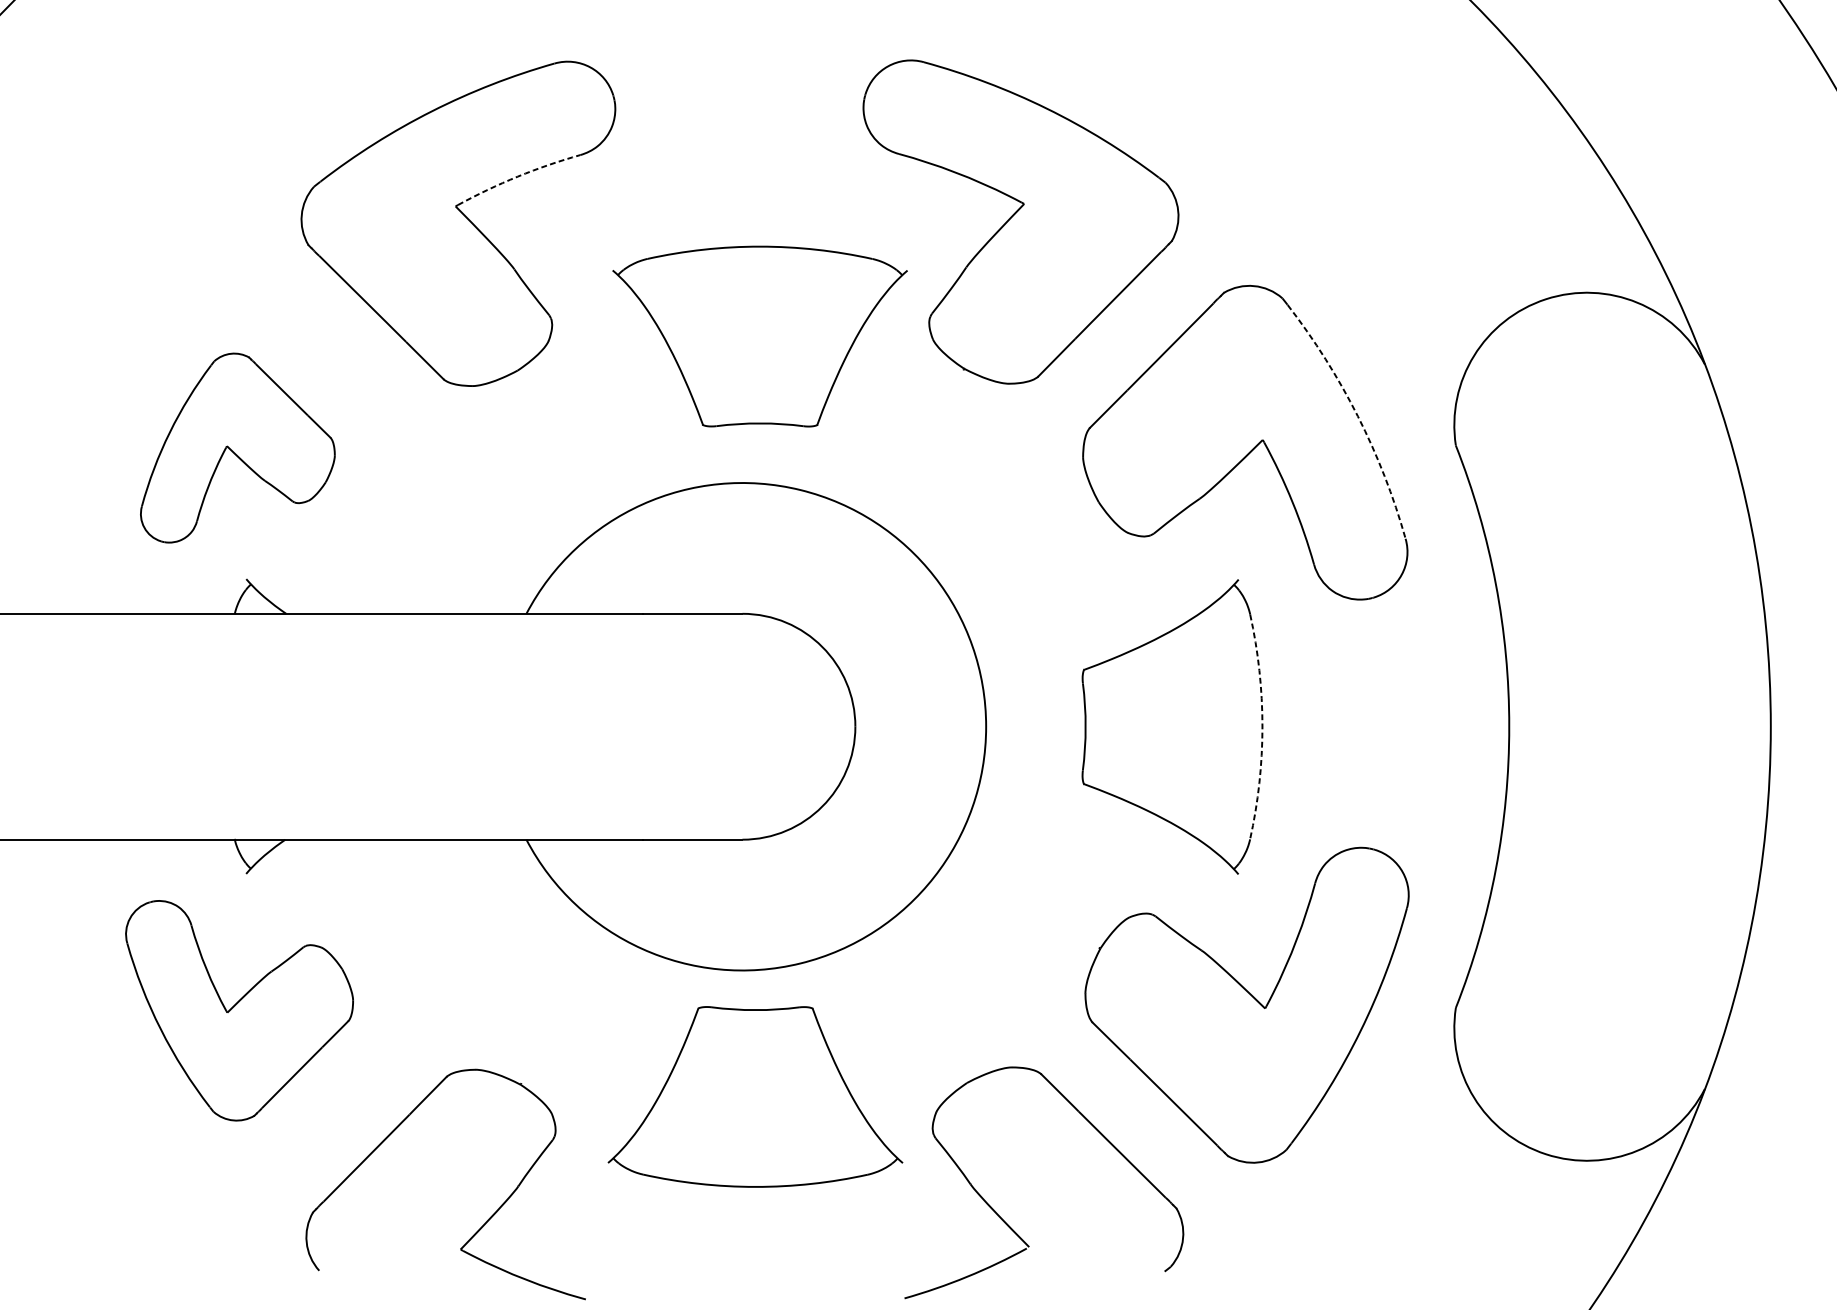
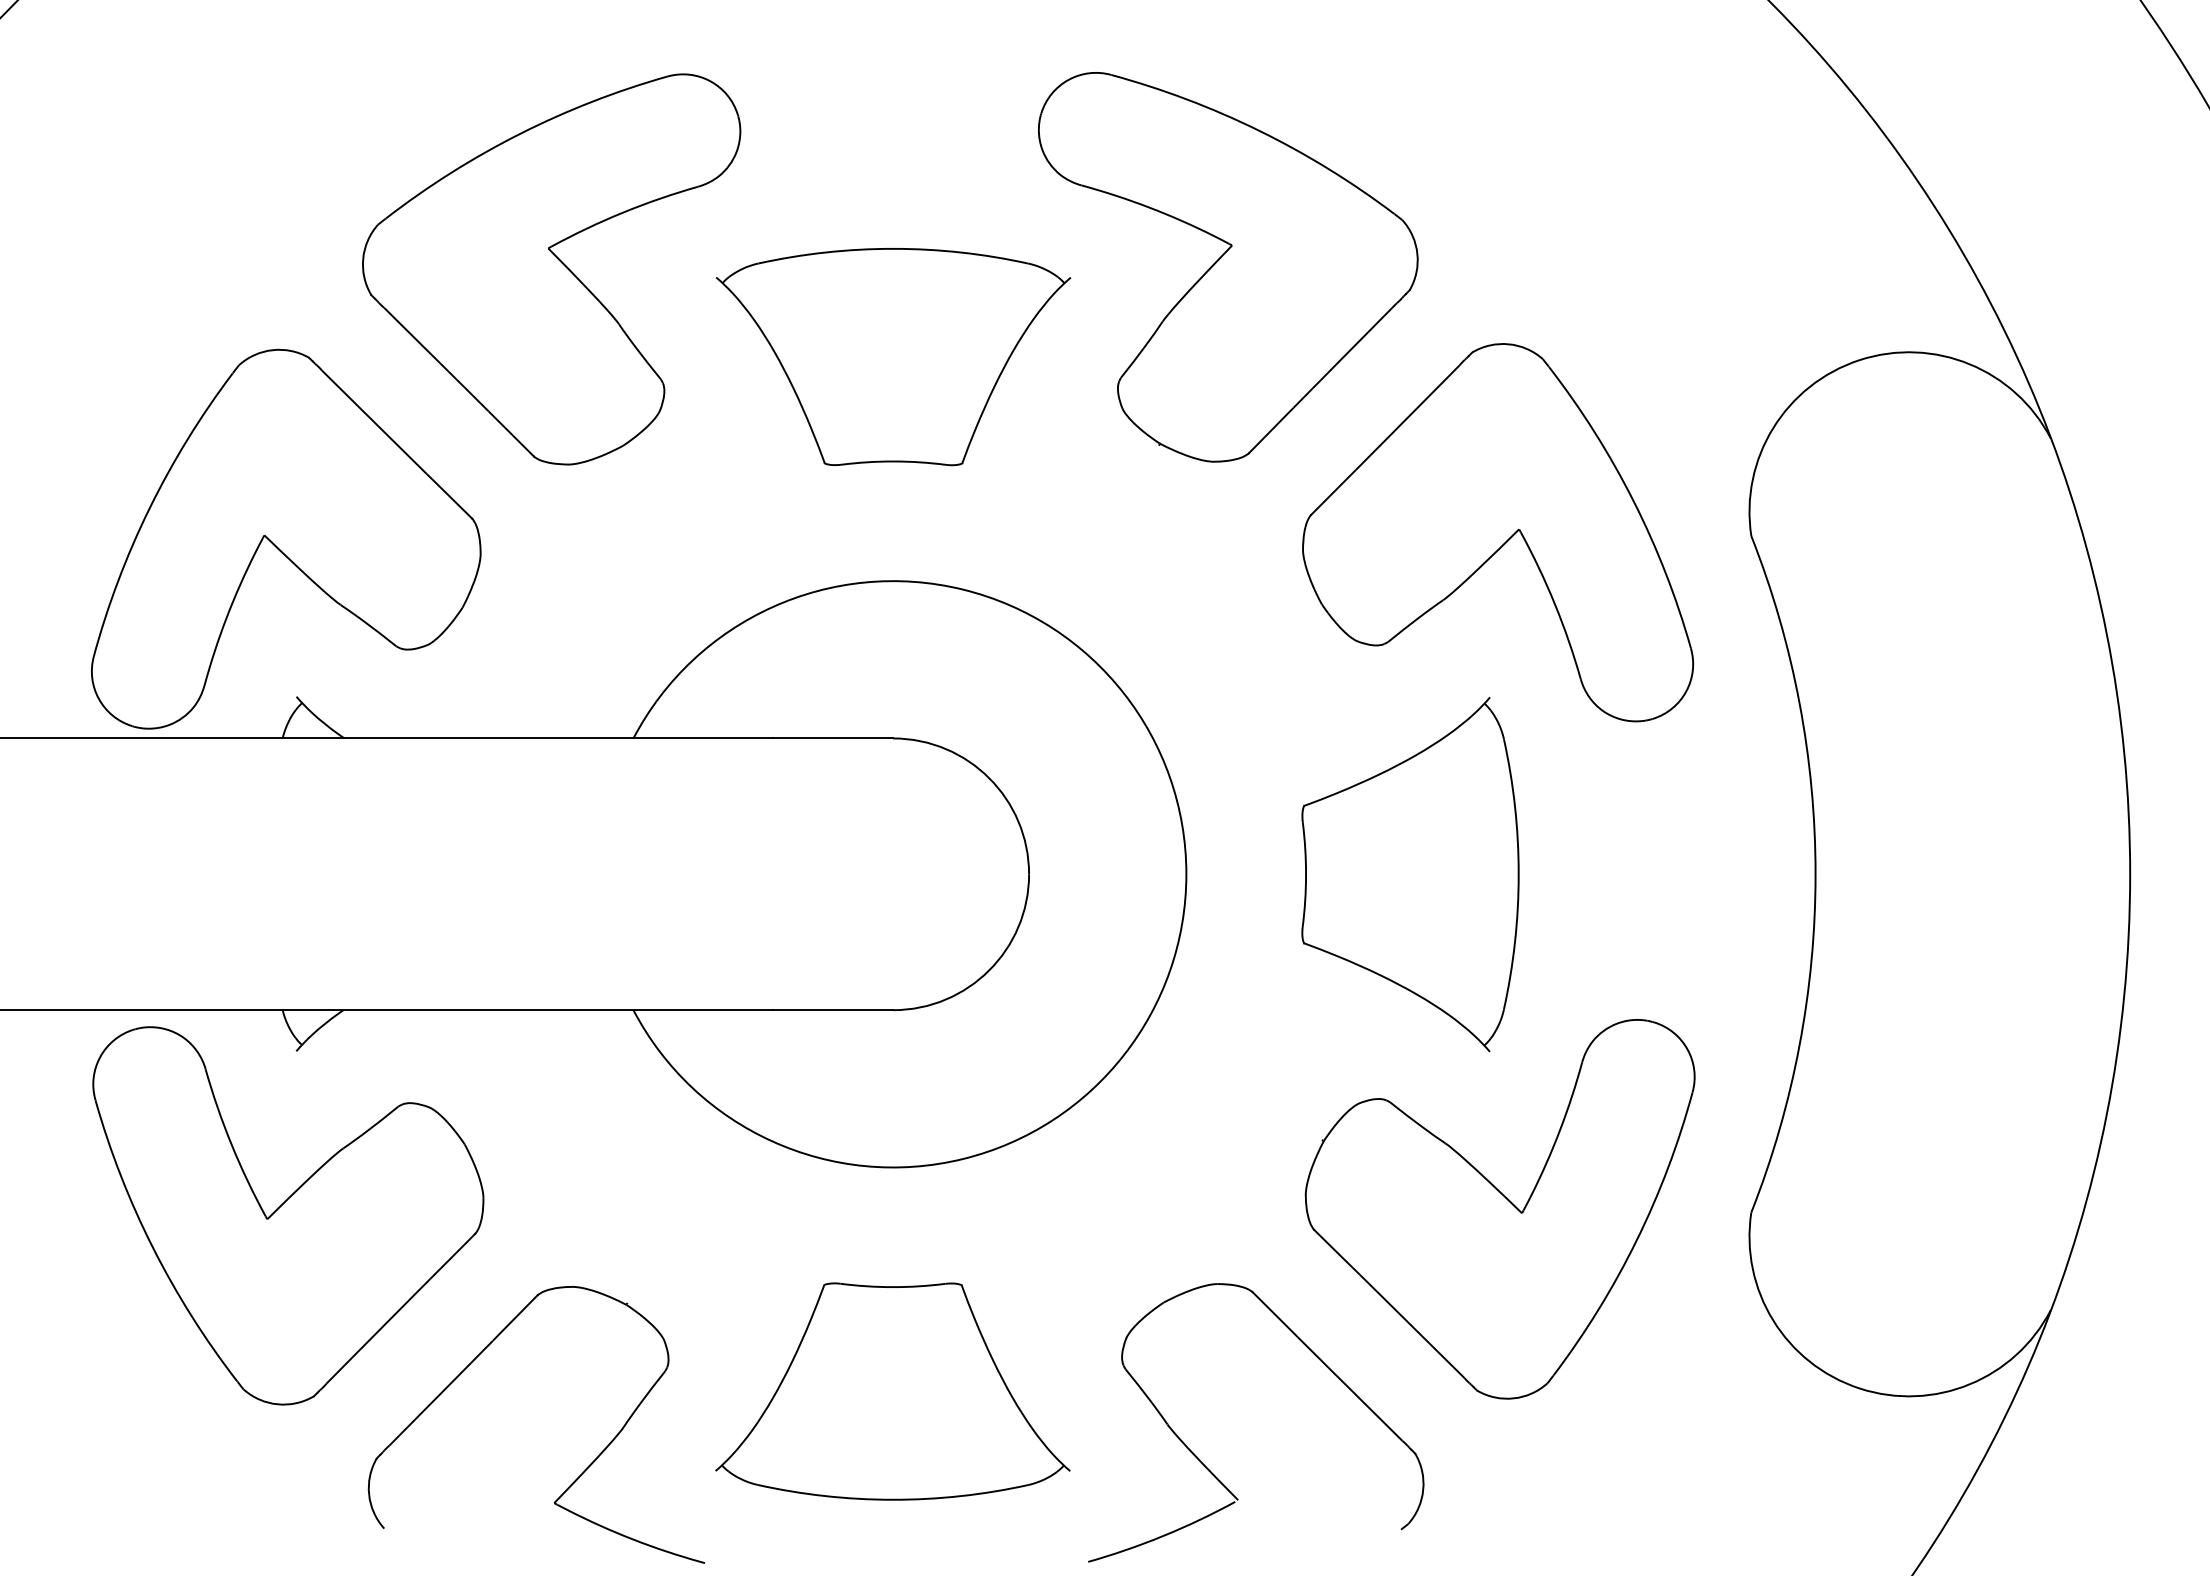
arc: (518, 176) -> (623, 212), dashed -> solid
part: (760, 336) -> (893, 357), moved
arc: (1357, 415) -> (1633, 500), dashed -> solid
part: (237, 447) -> (286, 538), size x1.67
arc: (1262, 726) -> (1518, 874), dashed -> solid
part: (239, 1010) -> (288, 1215), size x1.43
part: (755, 1096) -> (892, 1391), moved

